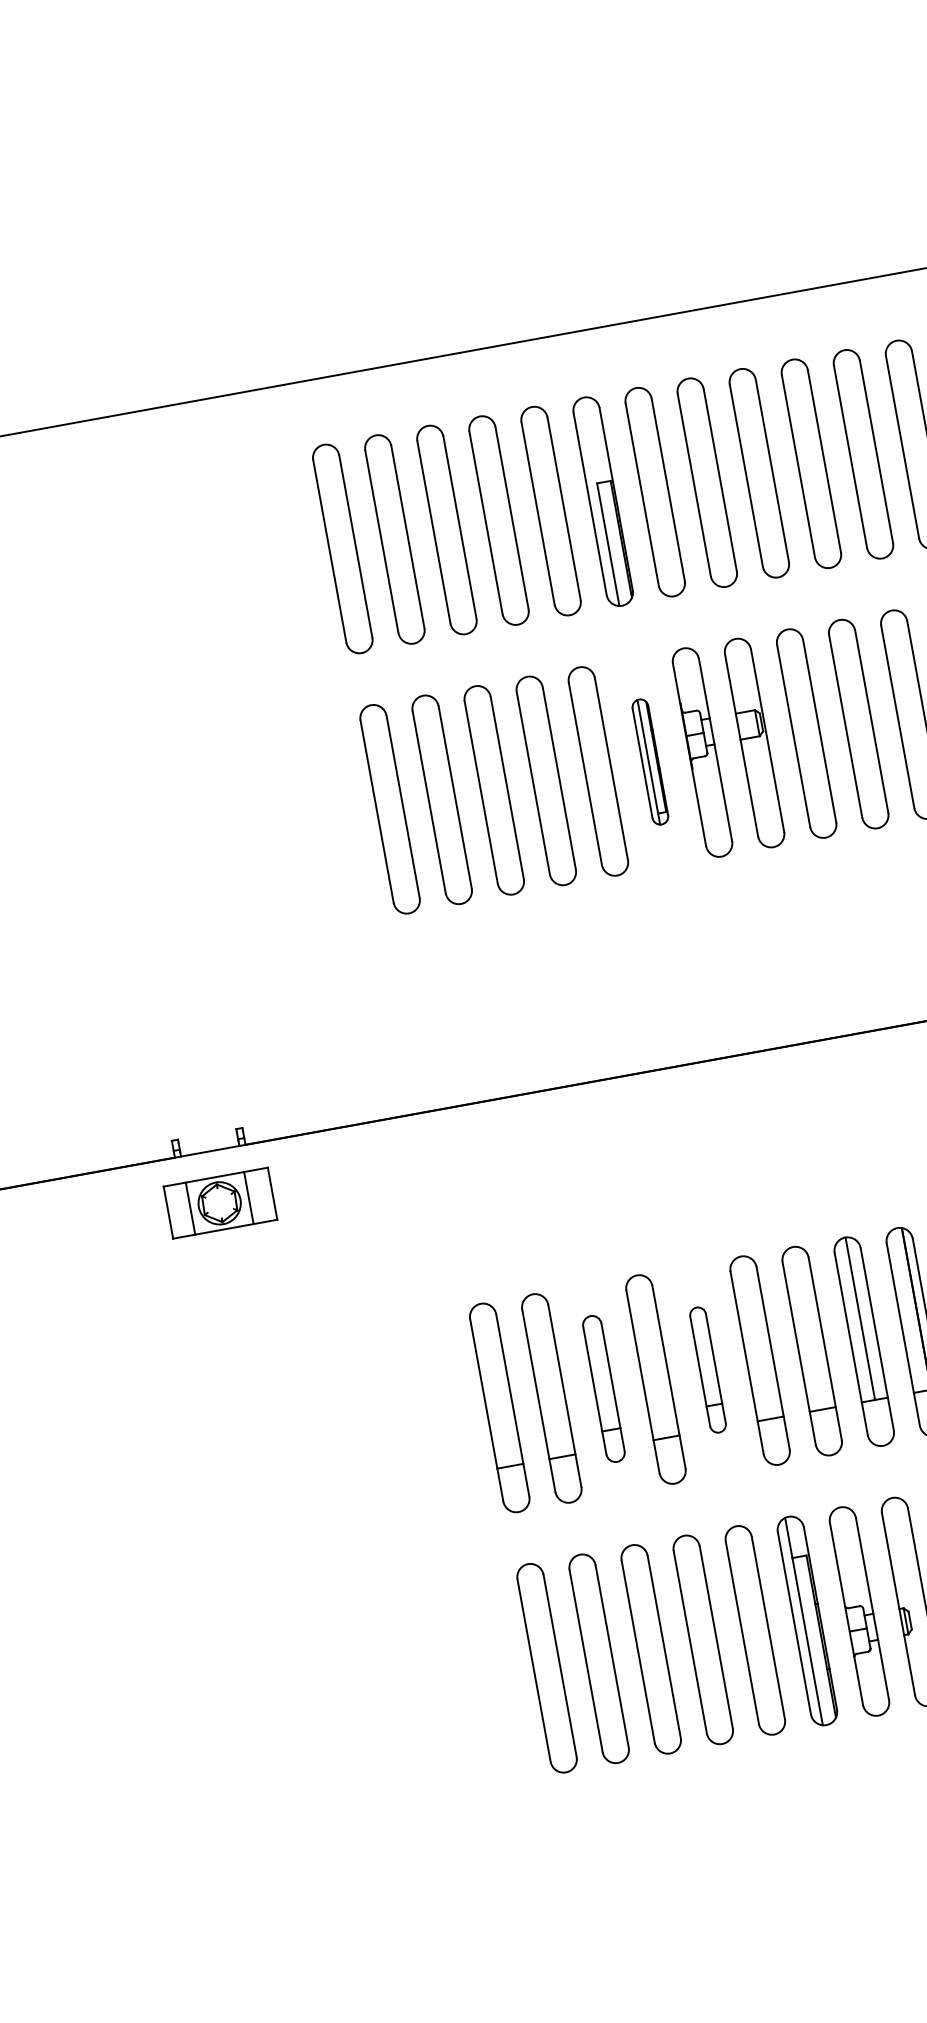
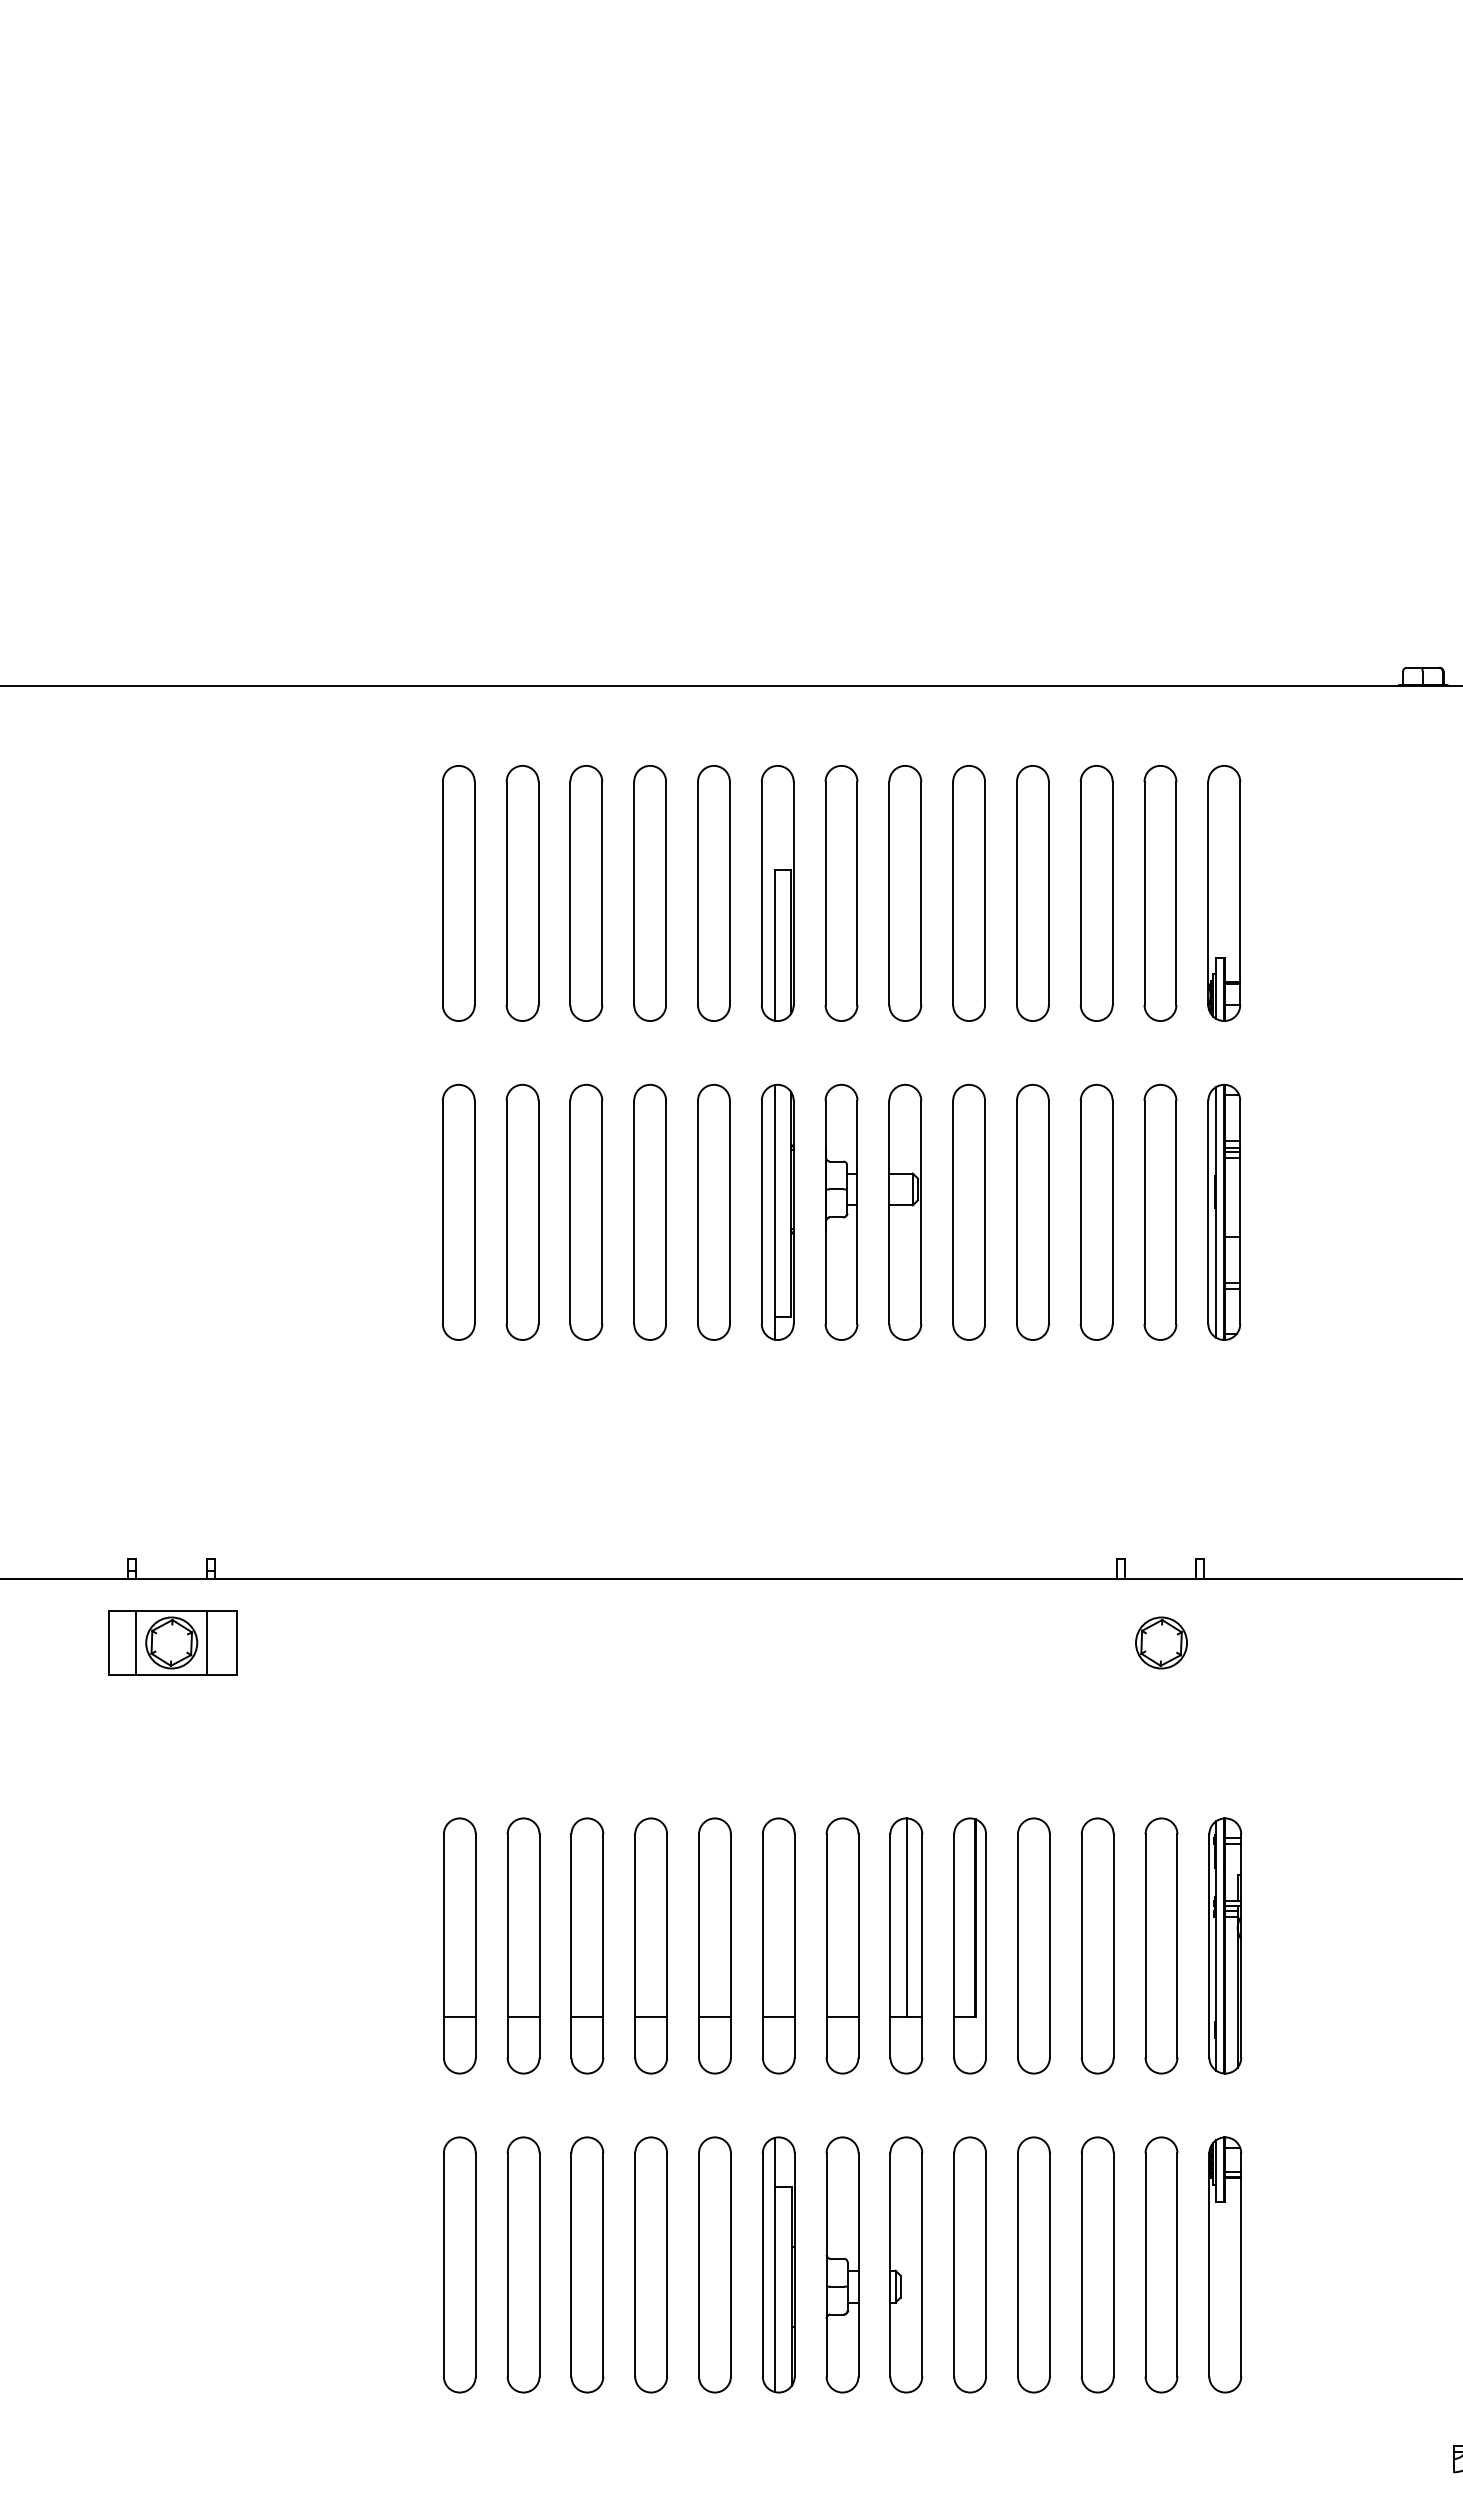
part: (650, 762) -> (777, 1212), size x1.67
part: (707, 1369) -> (714, 1945), size x1.67
part: (603, 1388) -> (587, 1945), size x1.43

